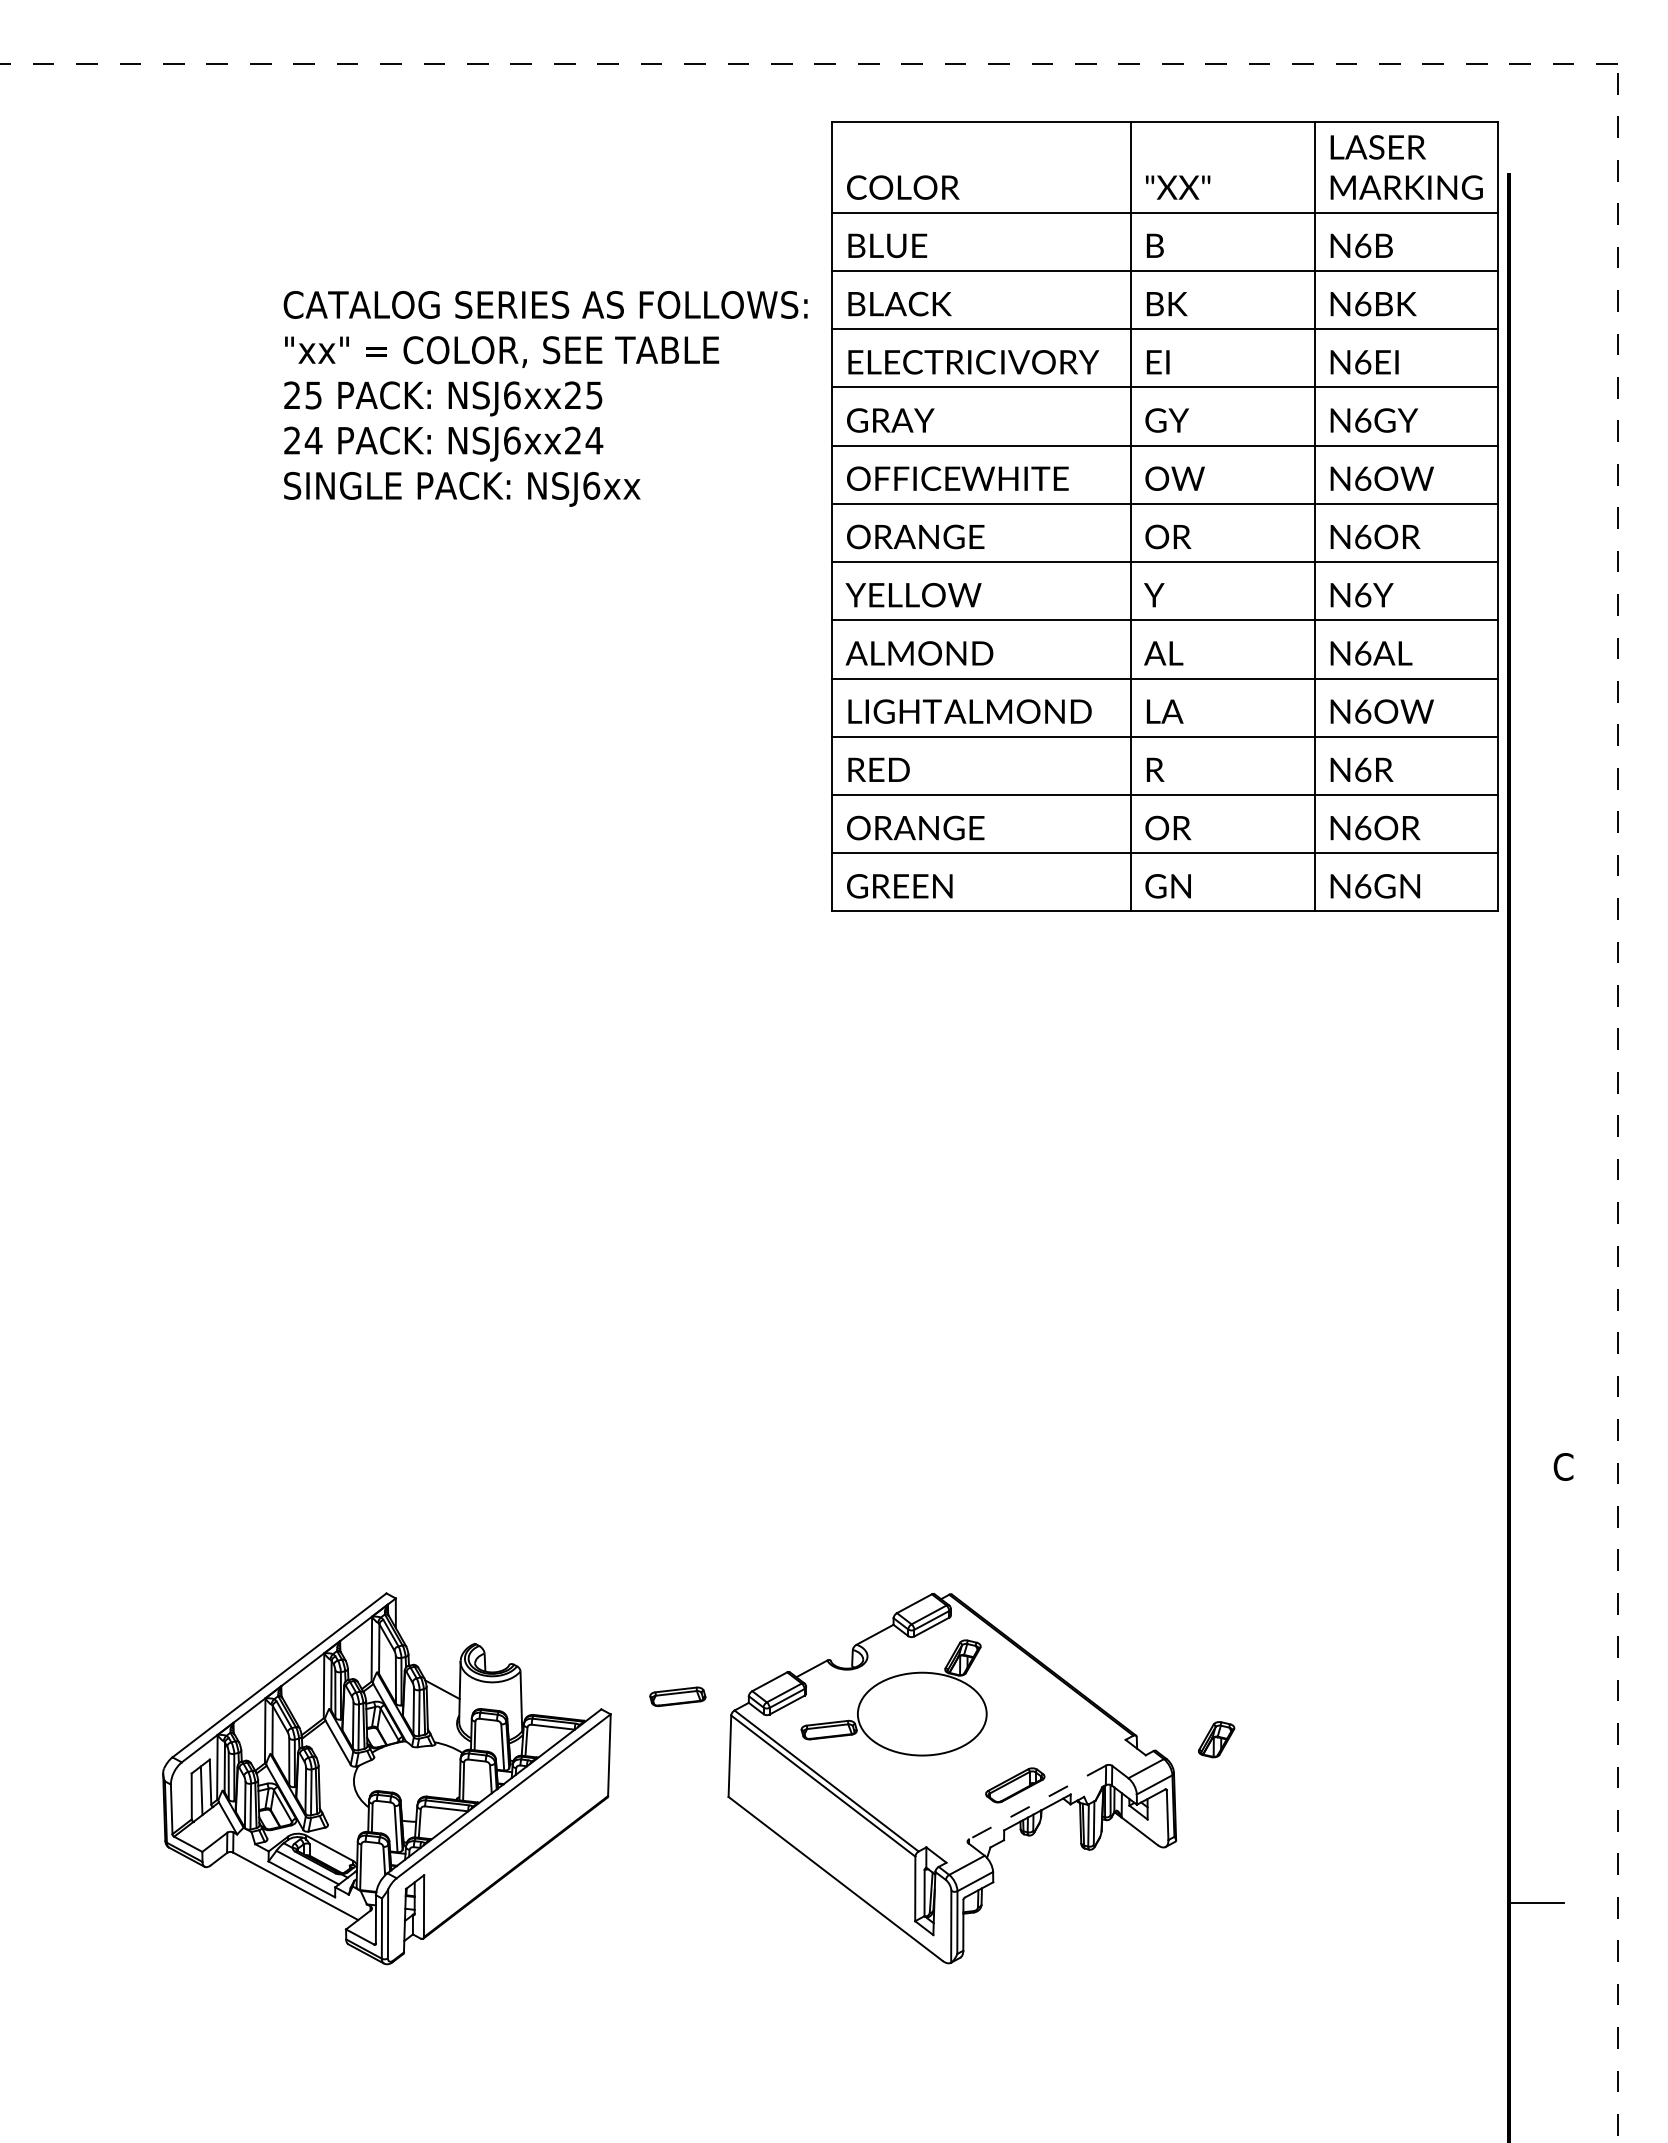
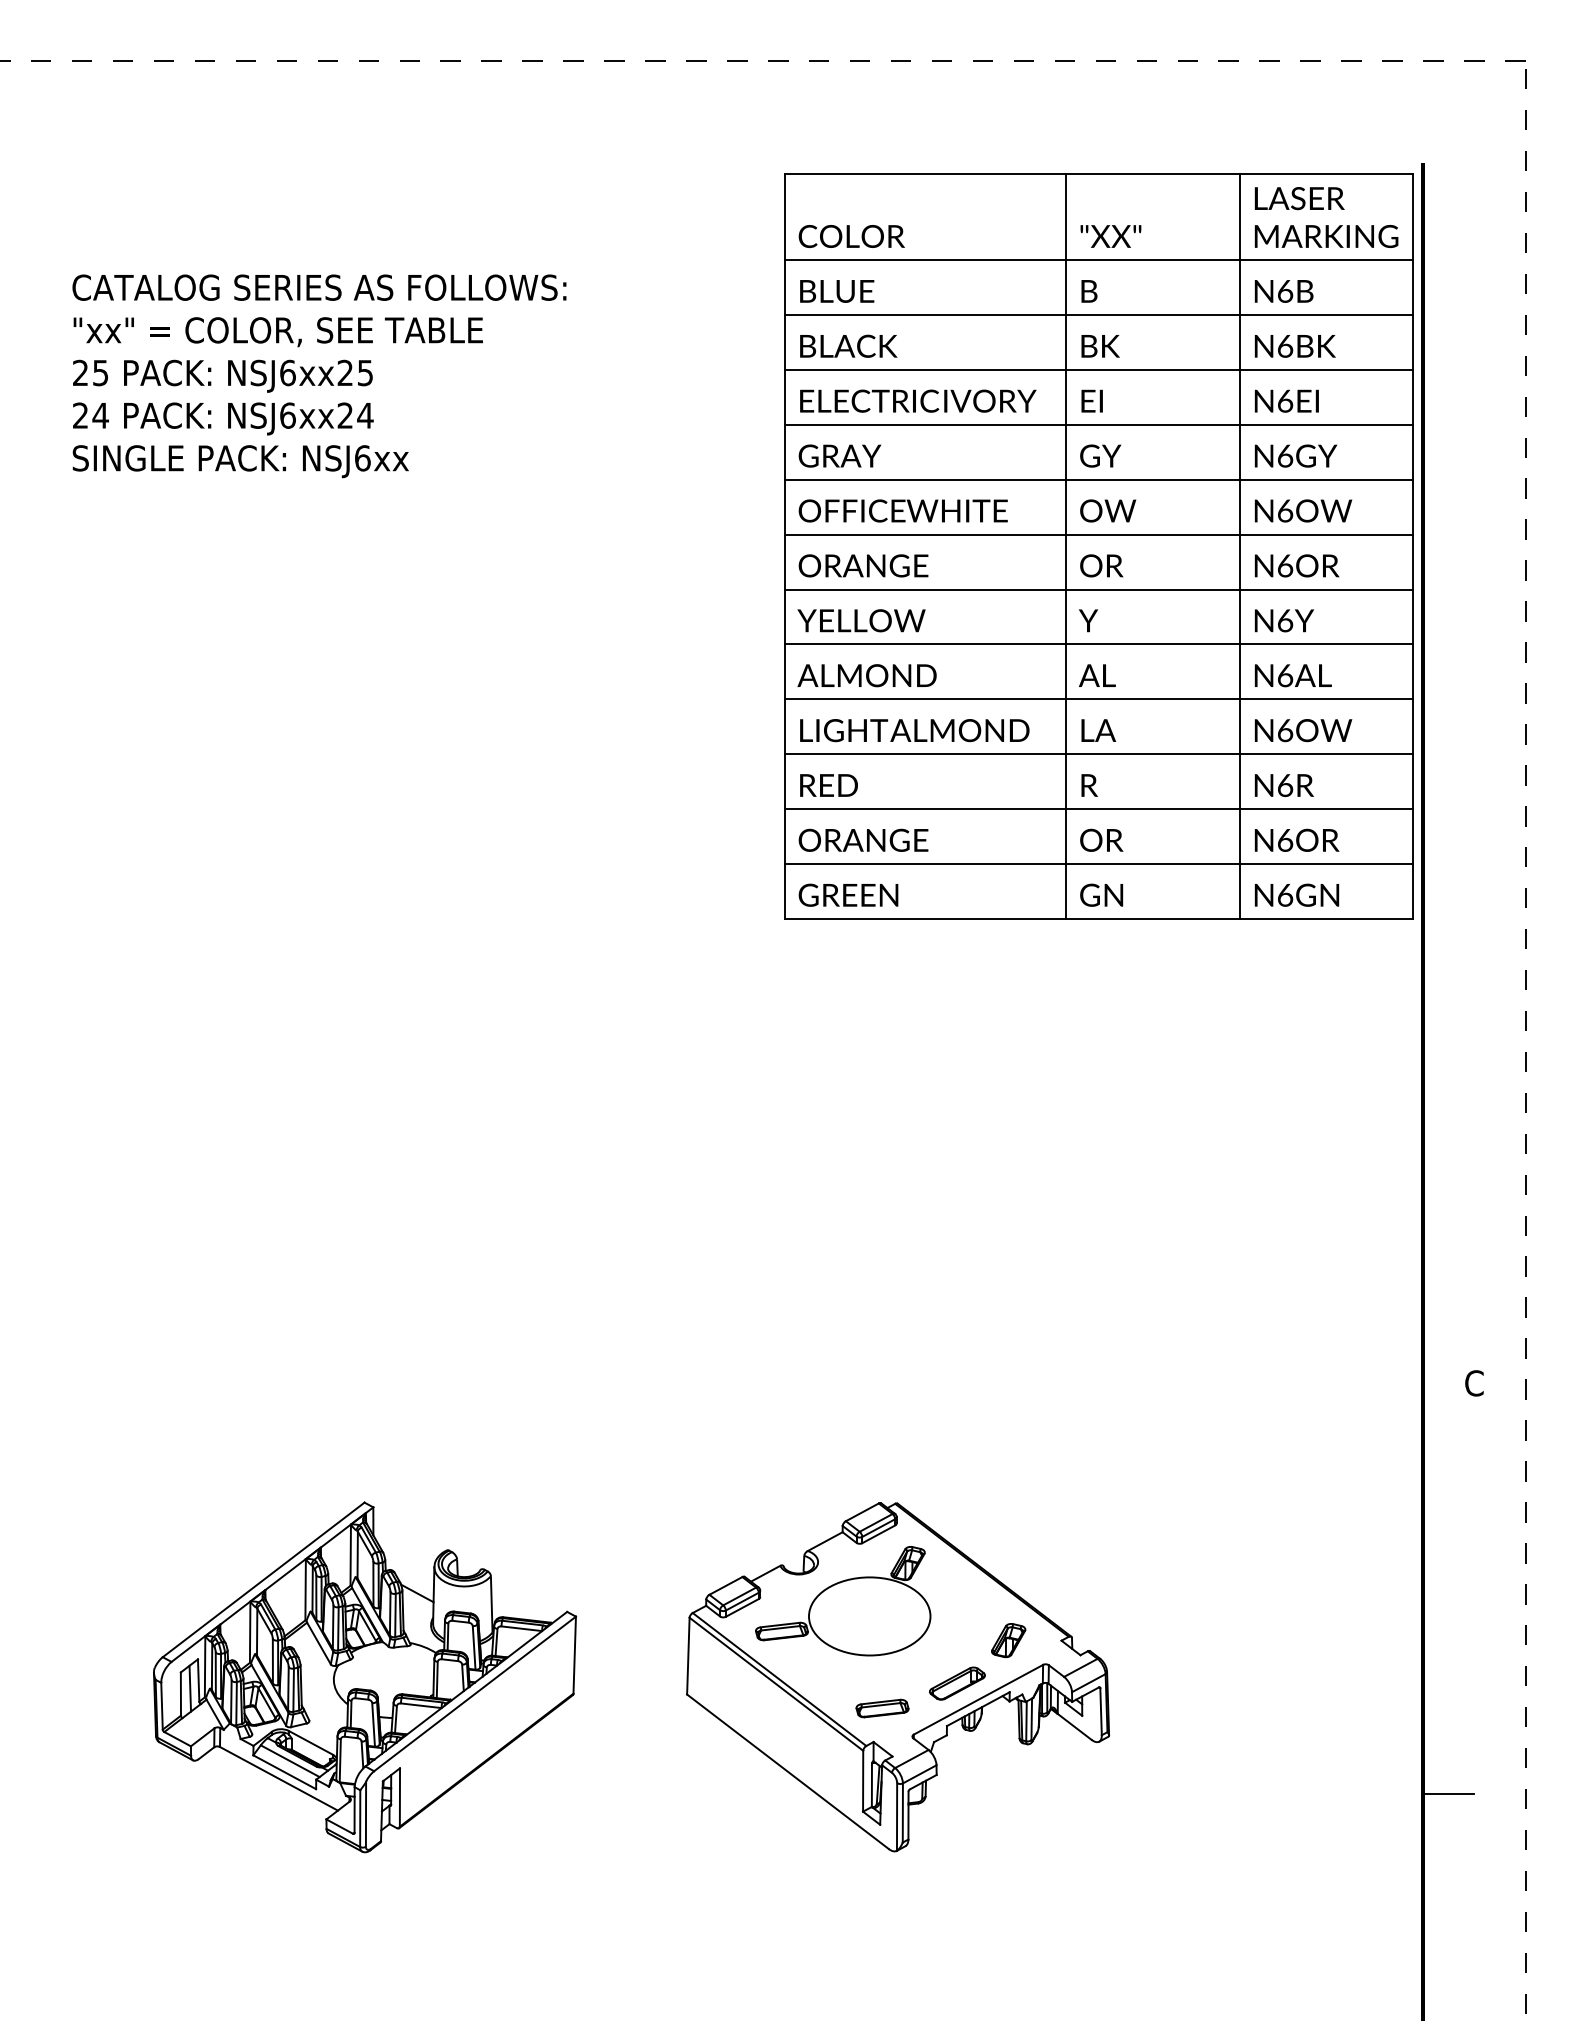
text: (545, 398) -> (319, 375), moved
part: (1164, 516) -> (1098, 546), moved
part: (677, 1696) -> (882, 1708), moved
part: (1216, 1739) -> (1008, 1640), moved
line: (1037, 1802) -> (978, 1699), dashed -> solid

